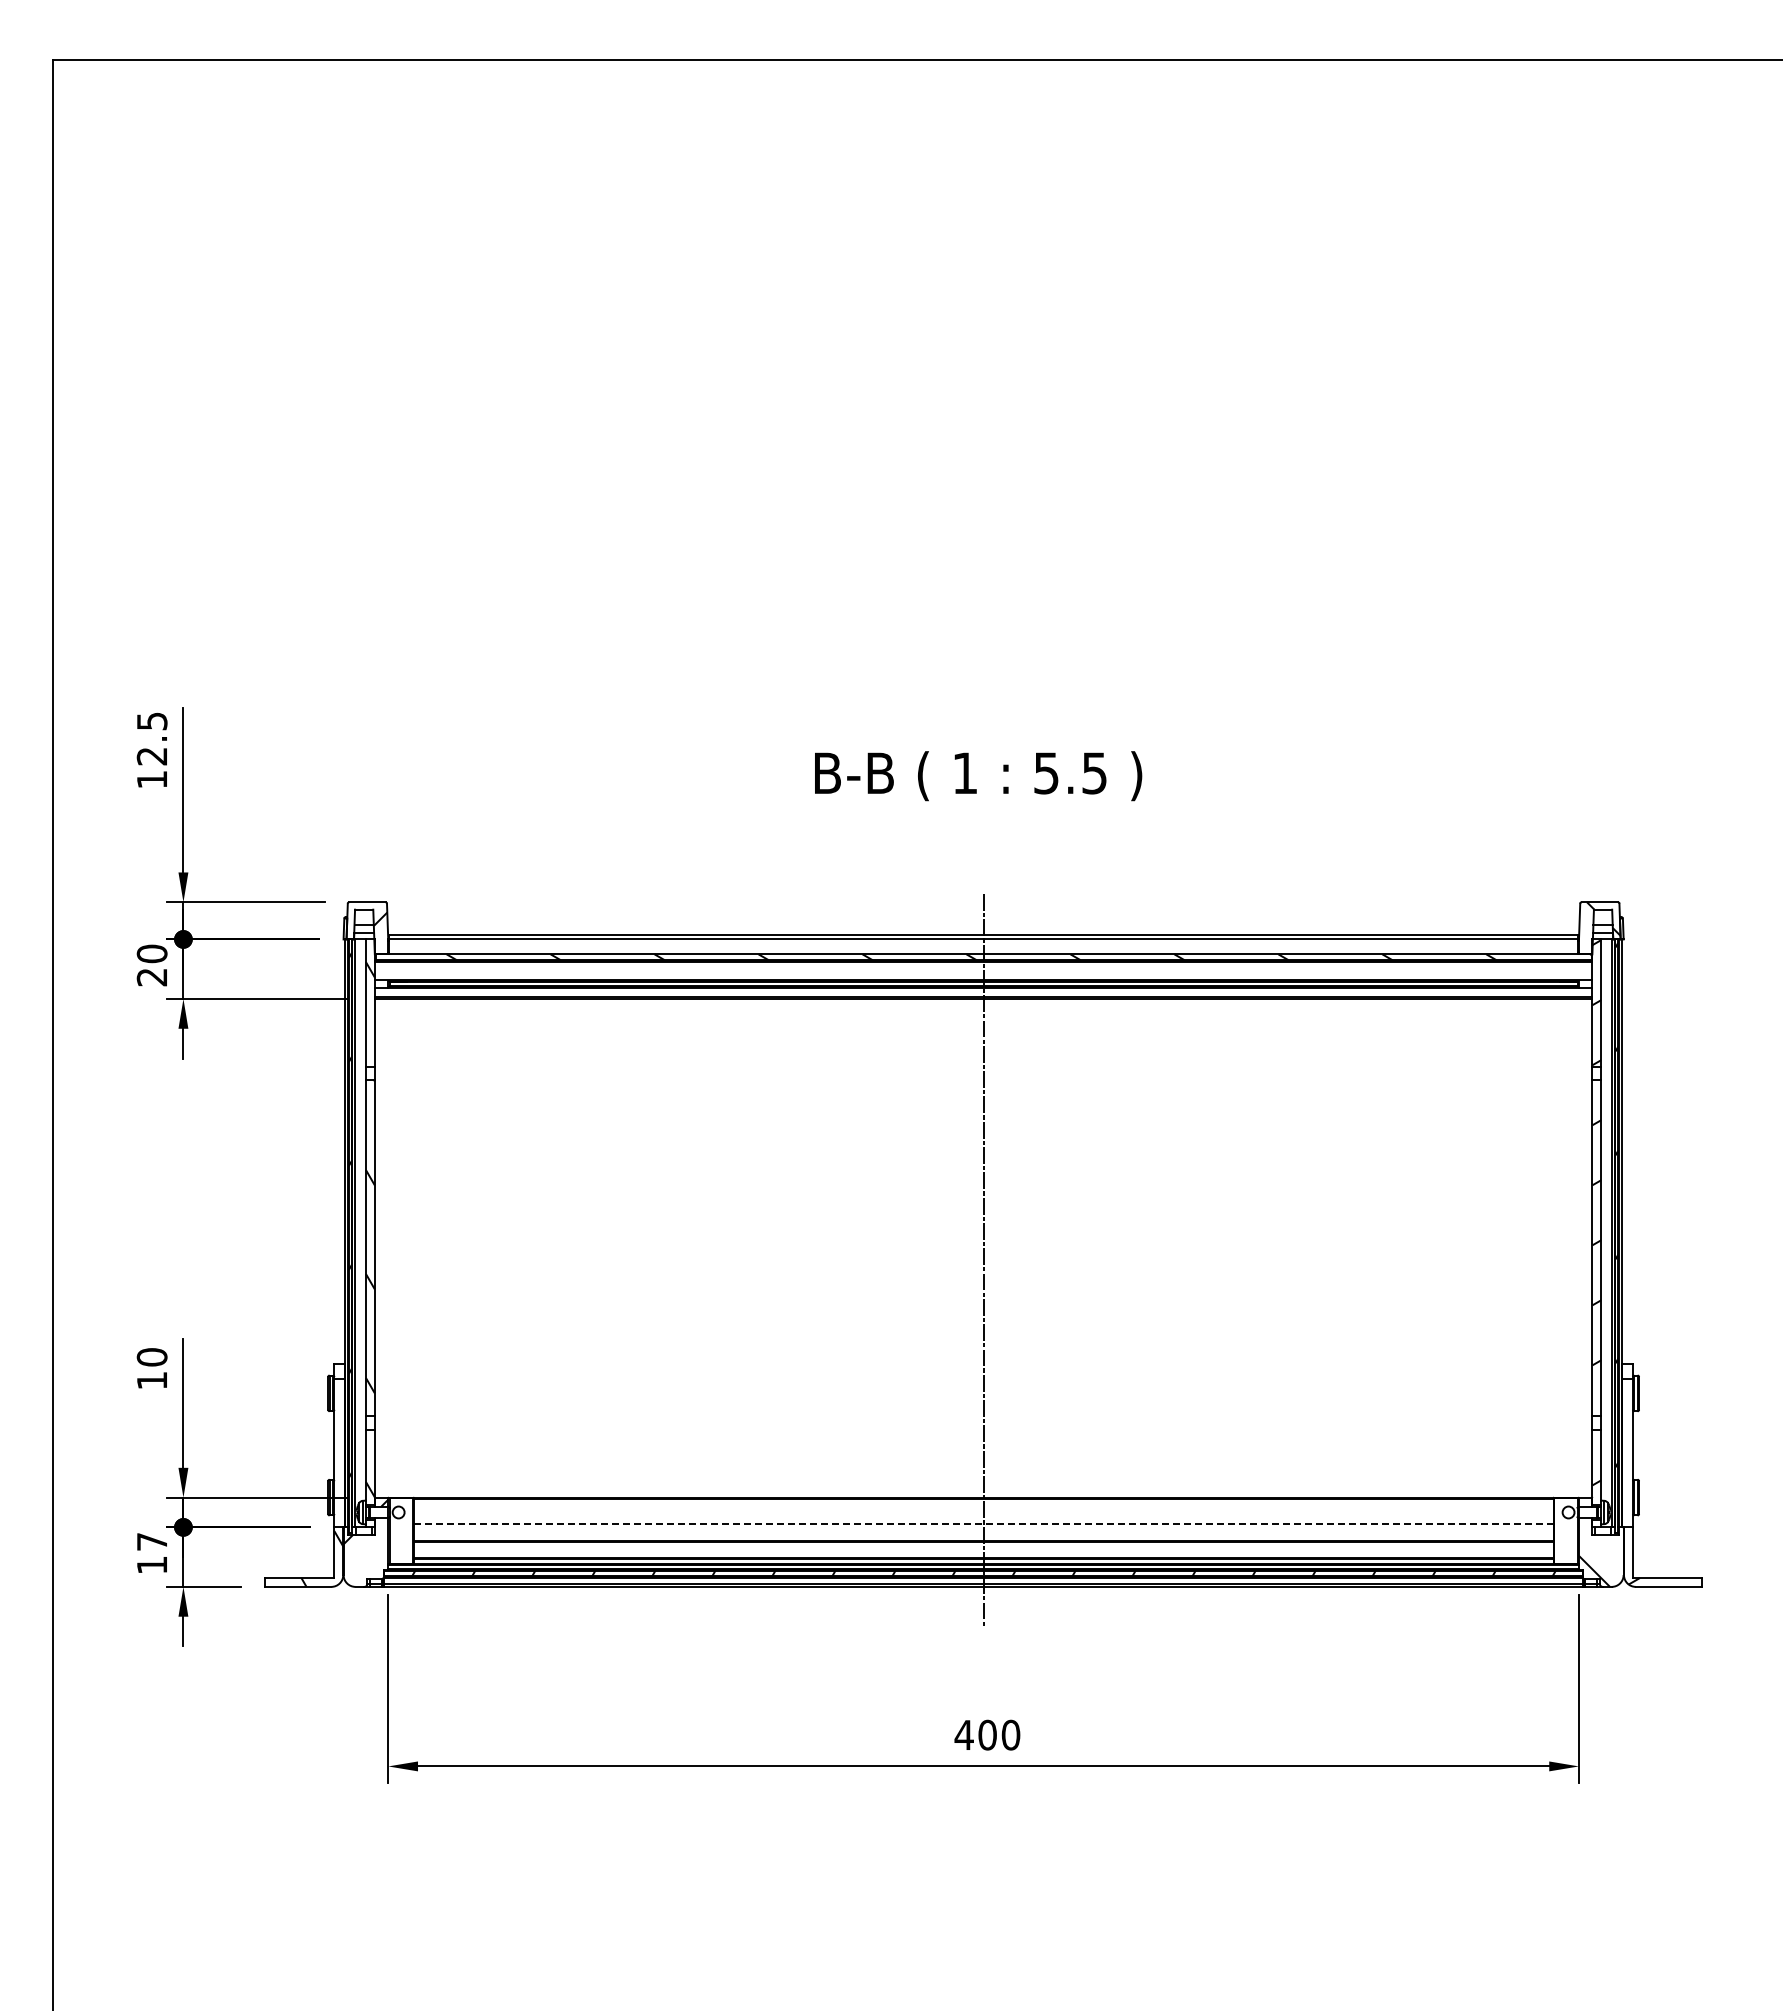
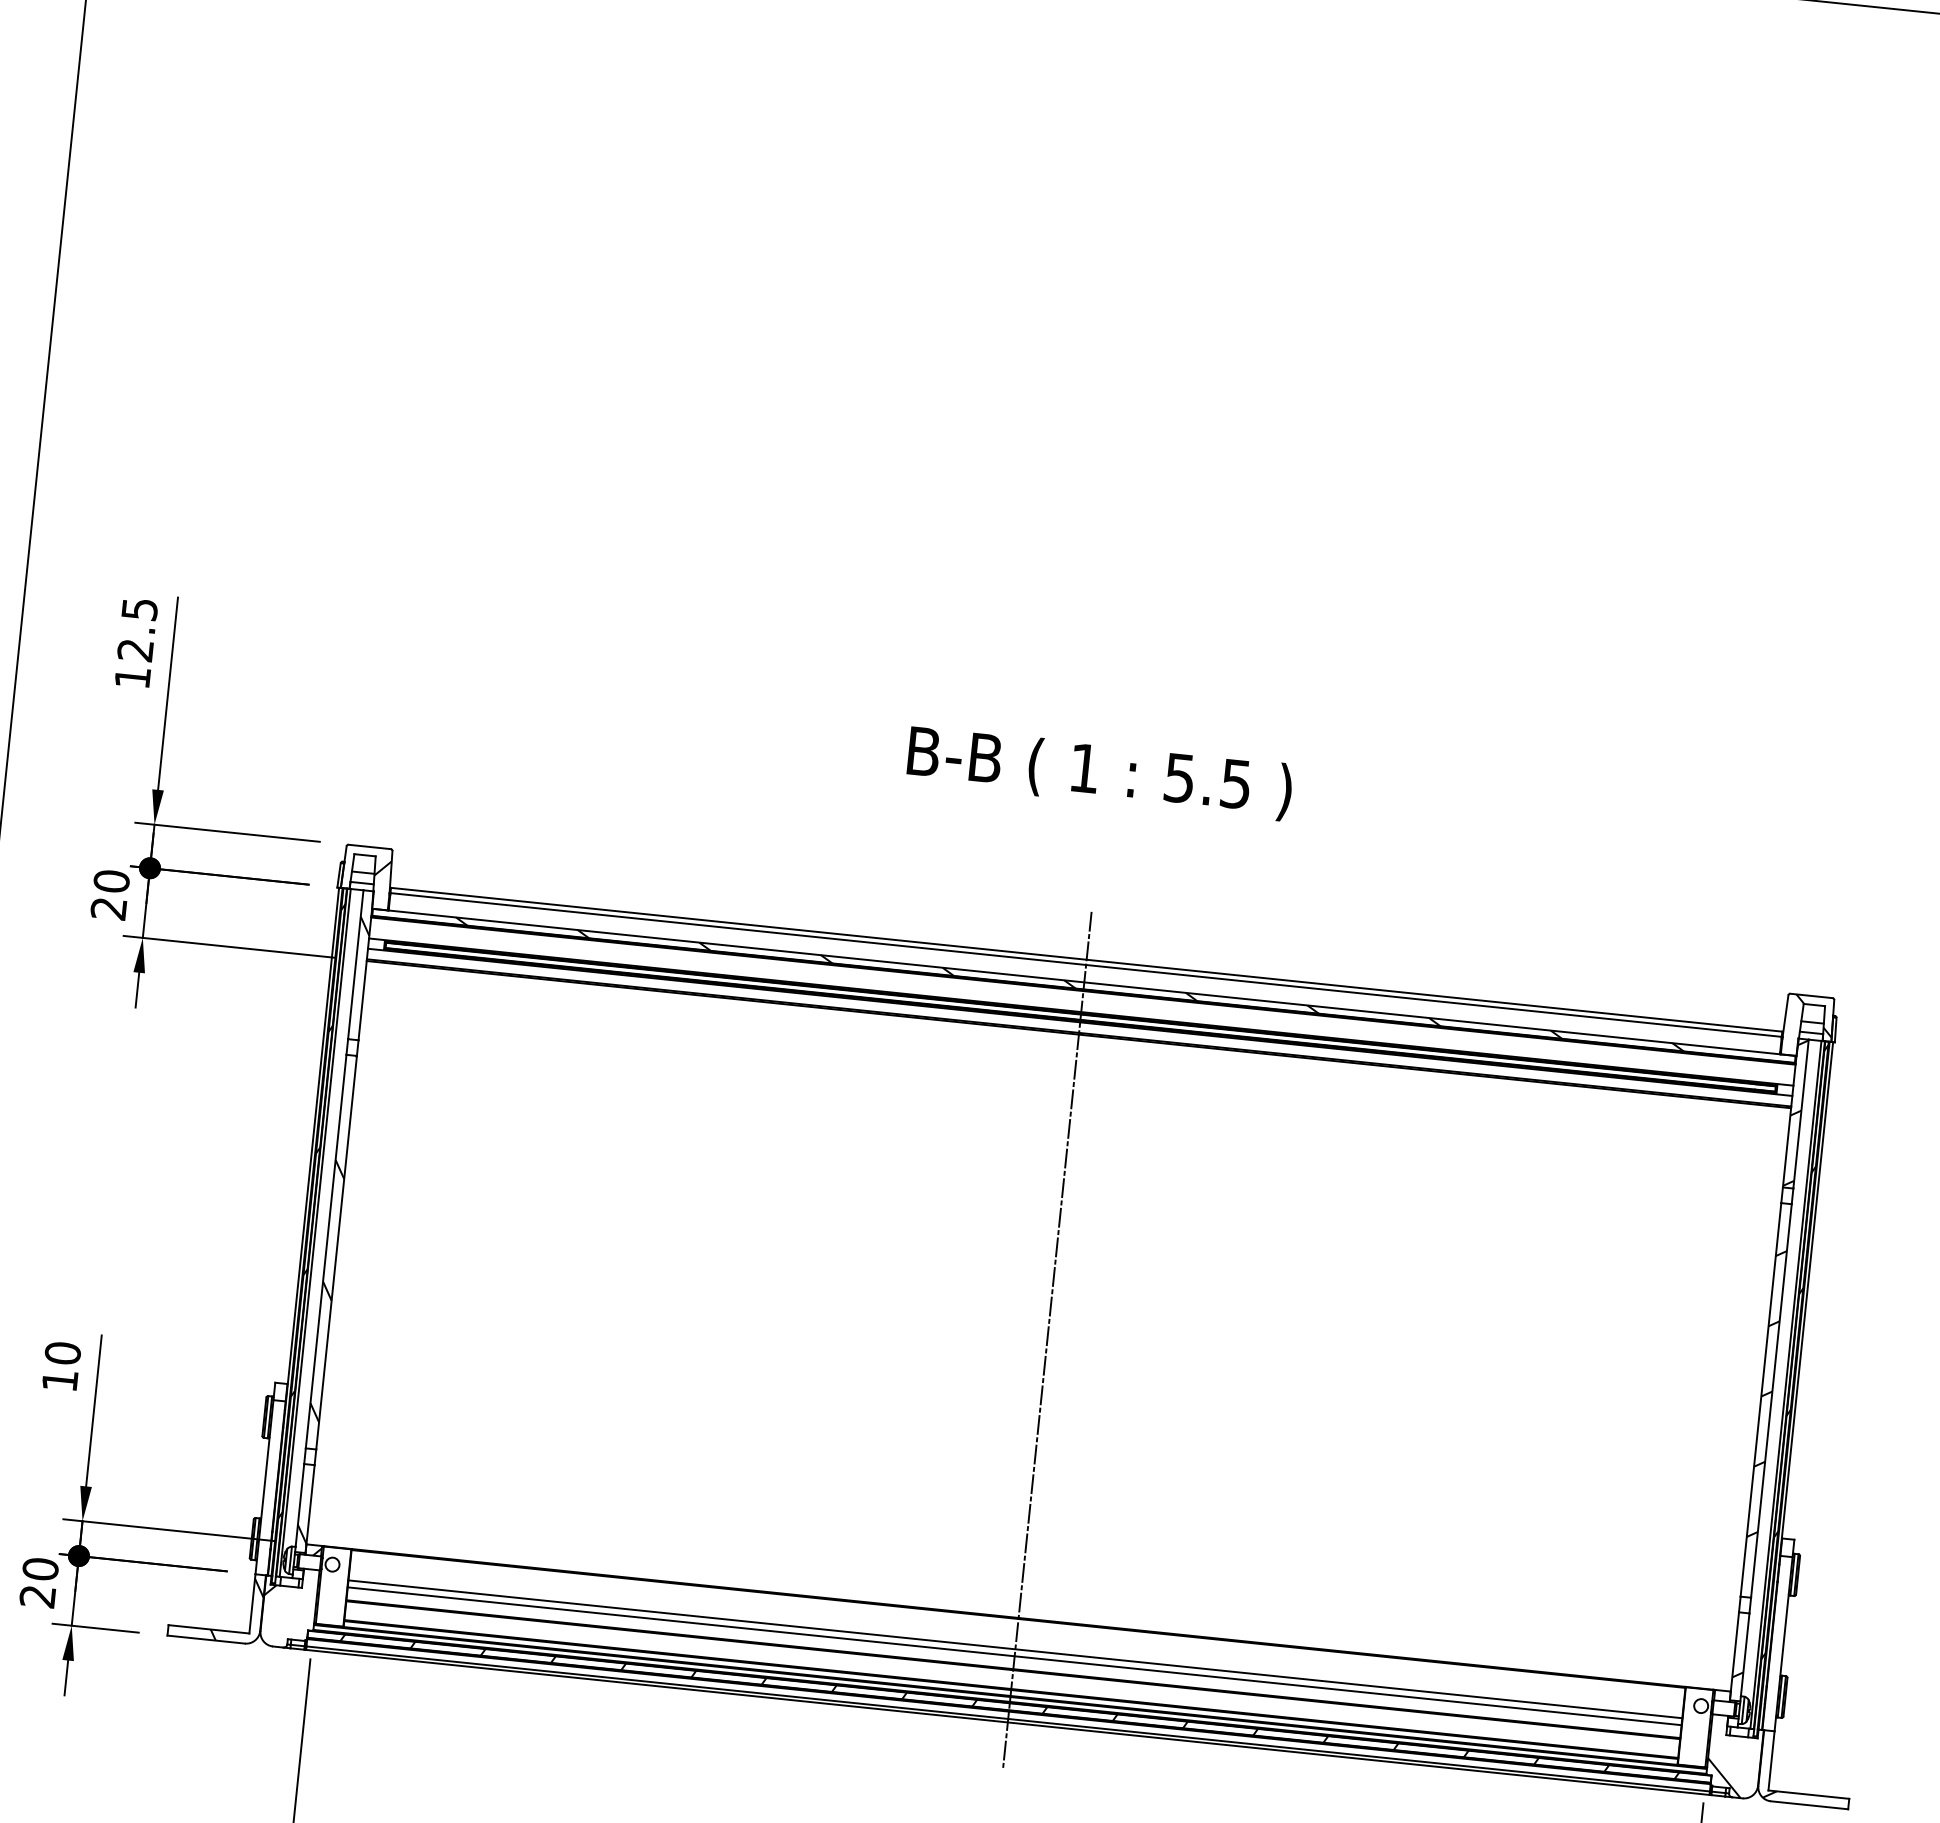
line: (983, 1524) -> (1015, 1649), dashed -> solid
line: (983, 1530) -> (1014, 1656), added
text: (151, 1553) -> (38, 1582), 17 -> 20

